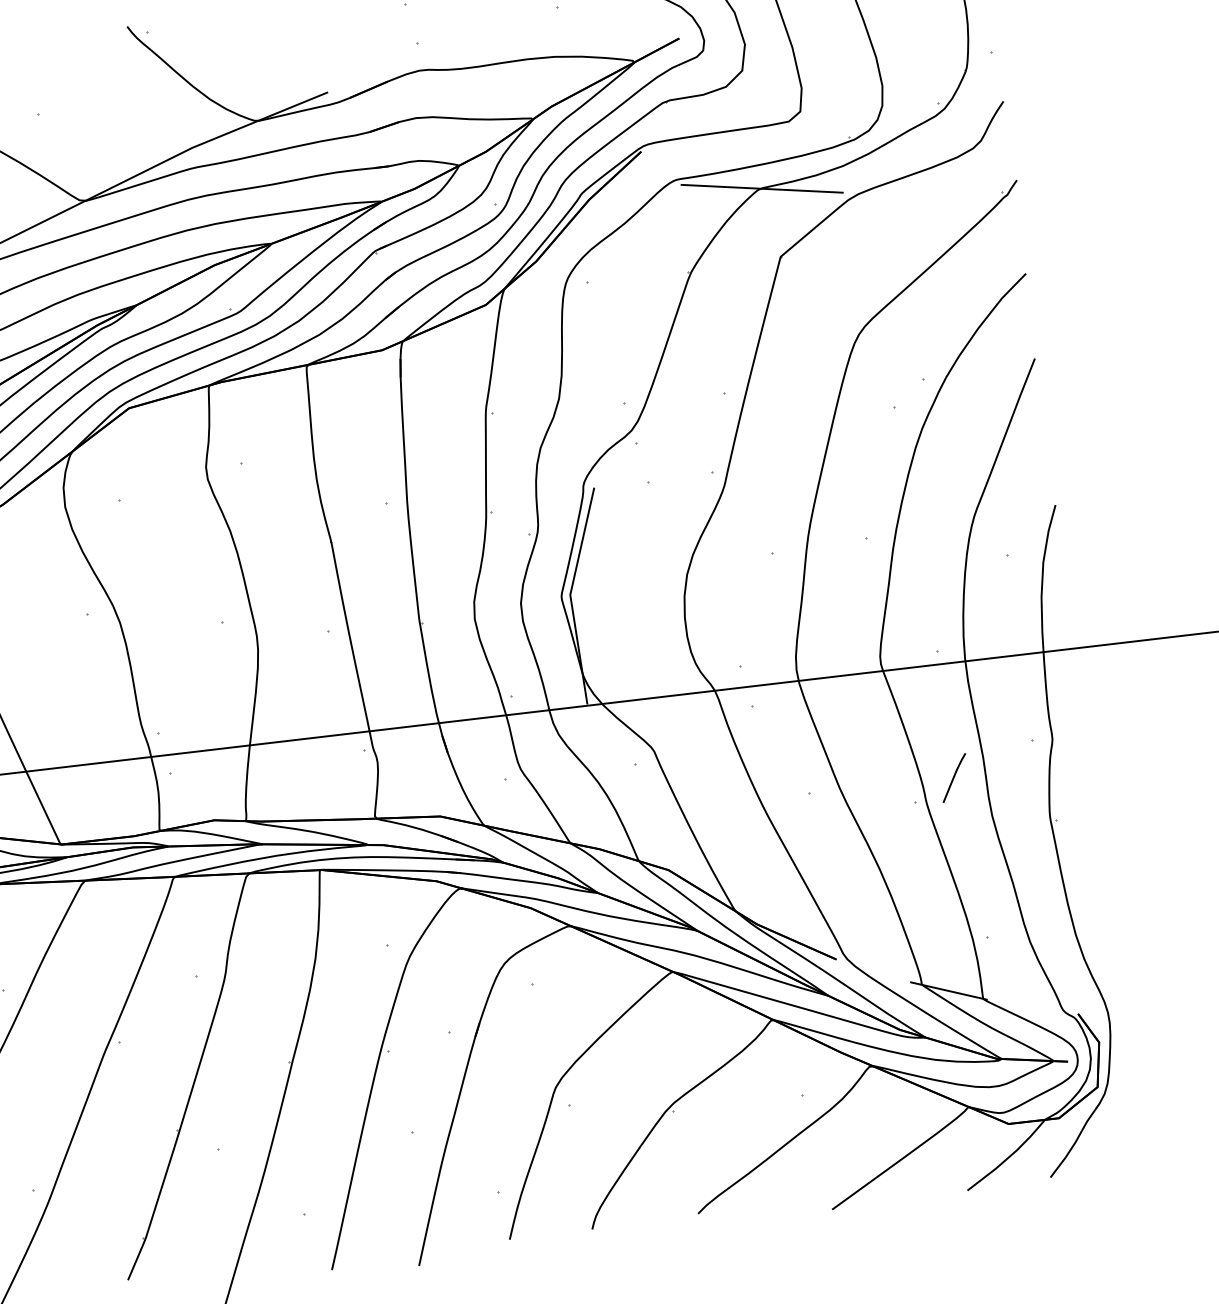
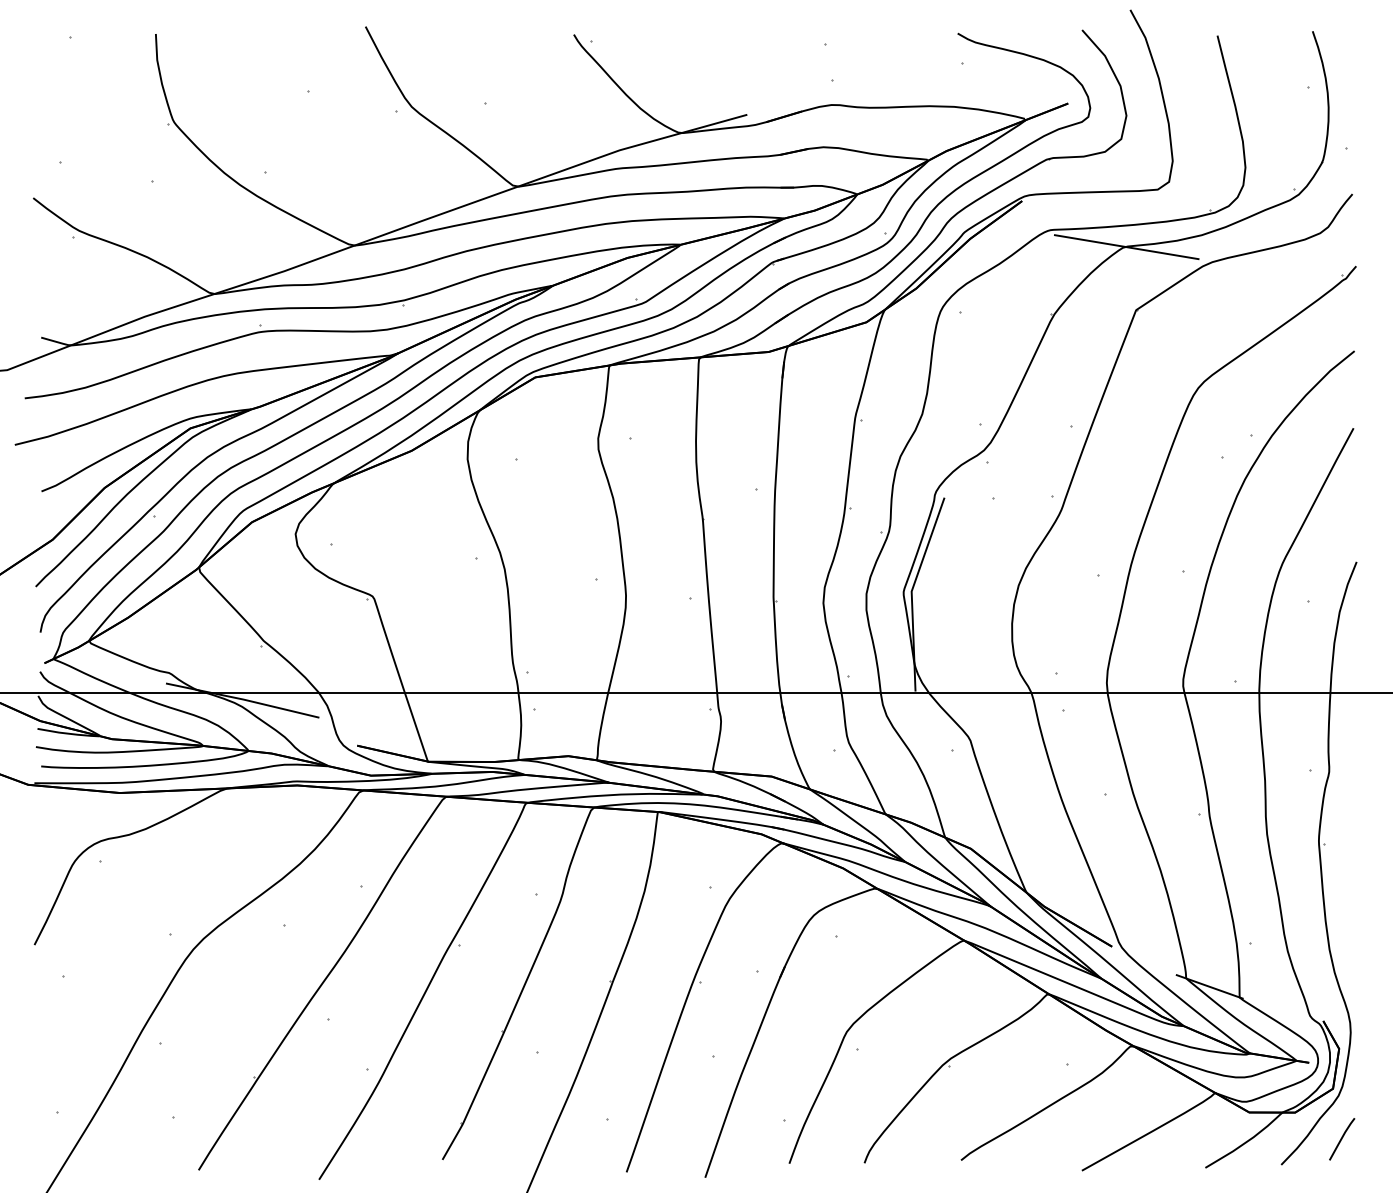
line: (954, 778) -> (1342, 1139), moved

